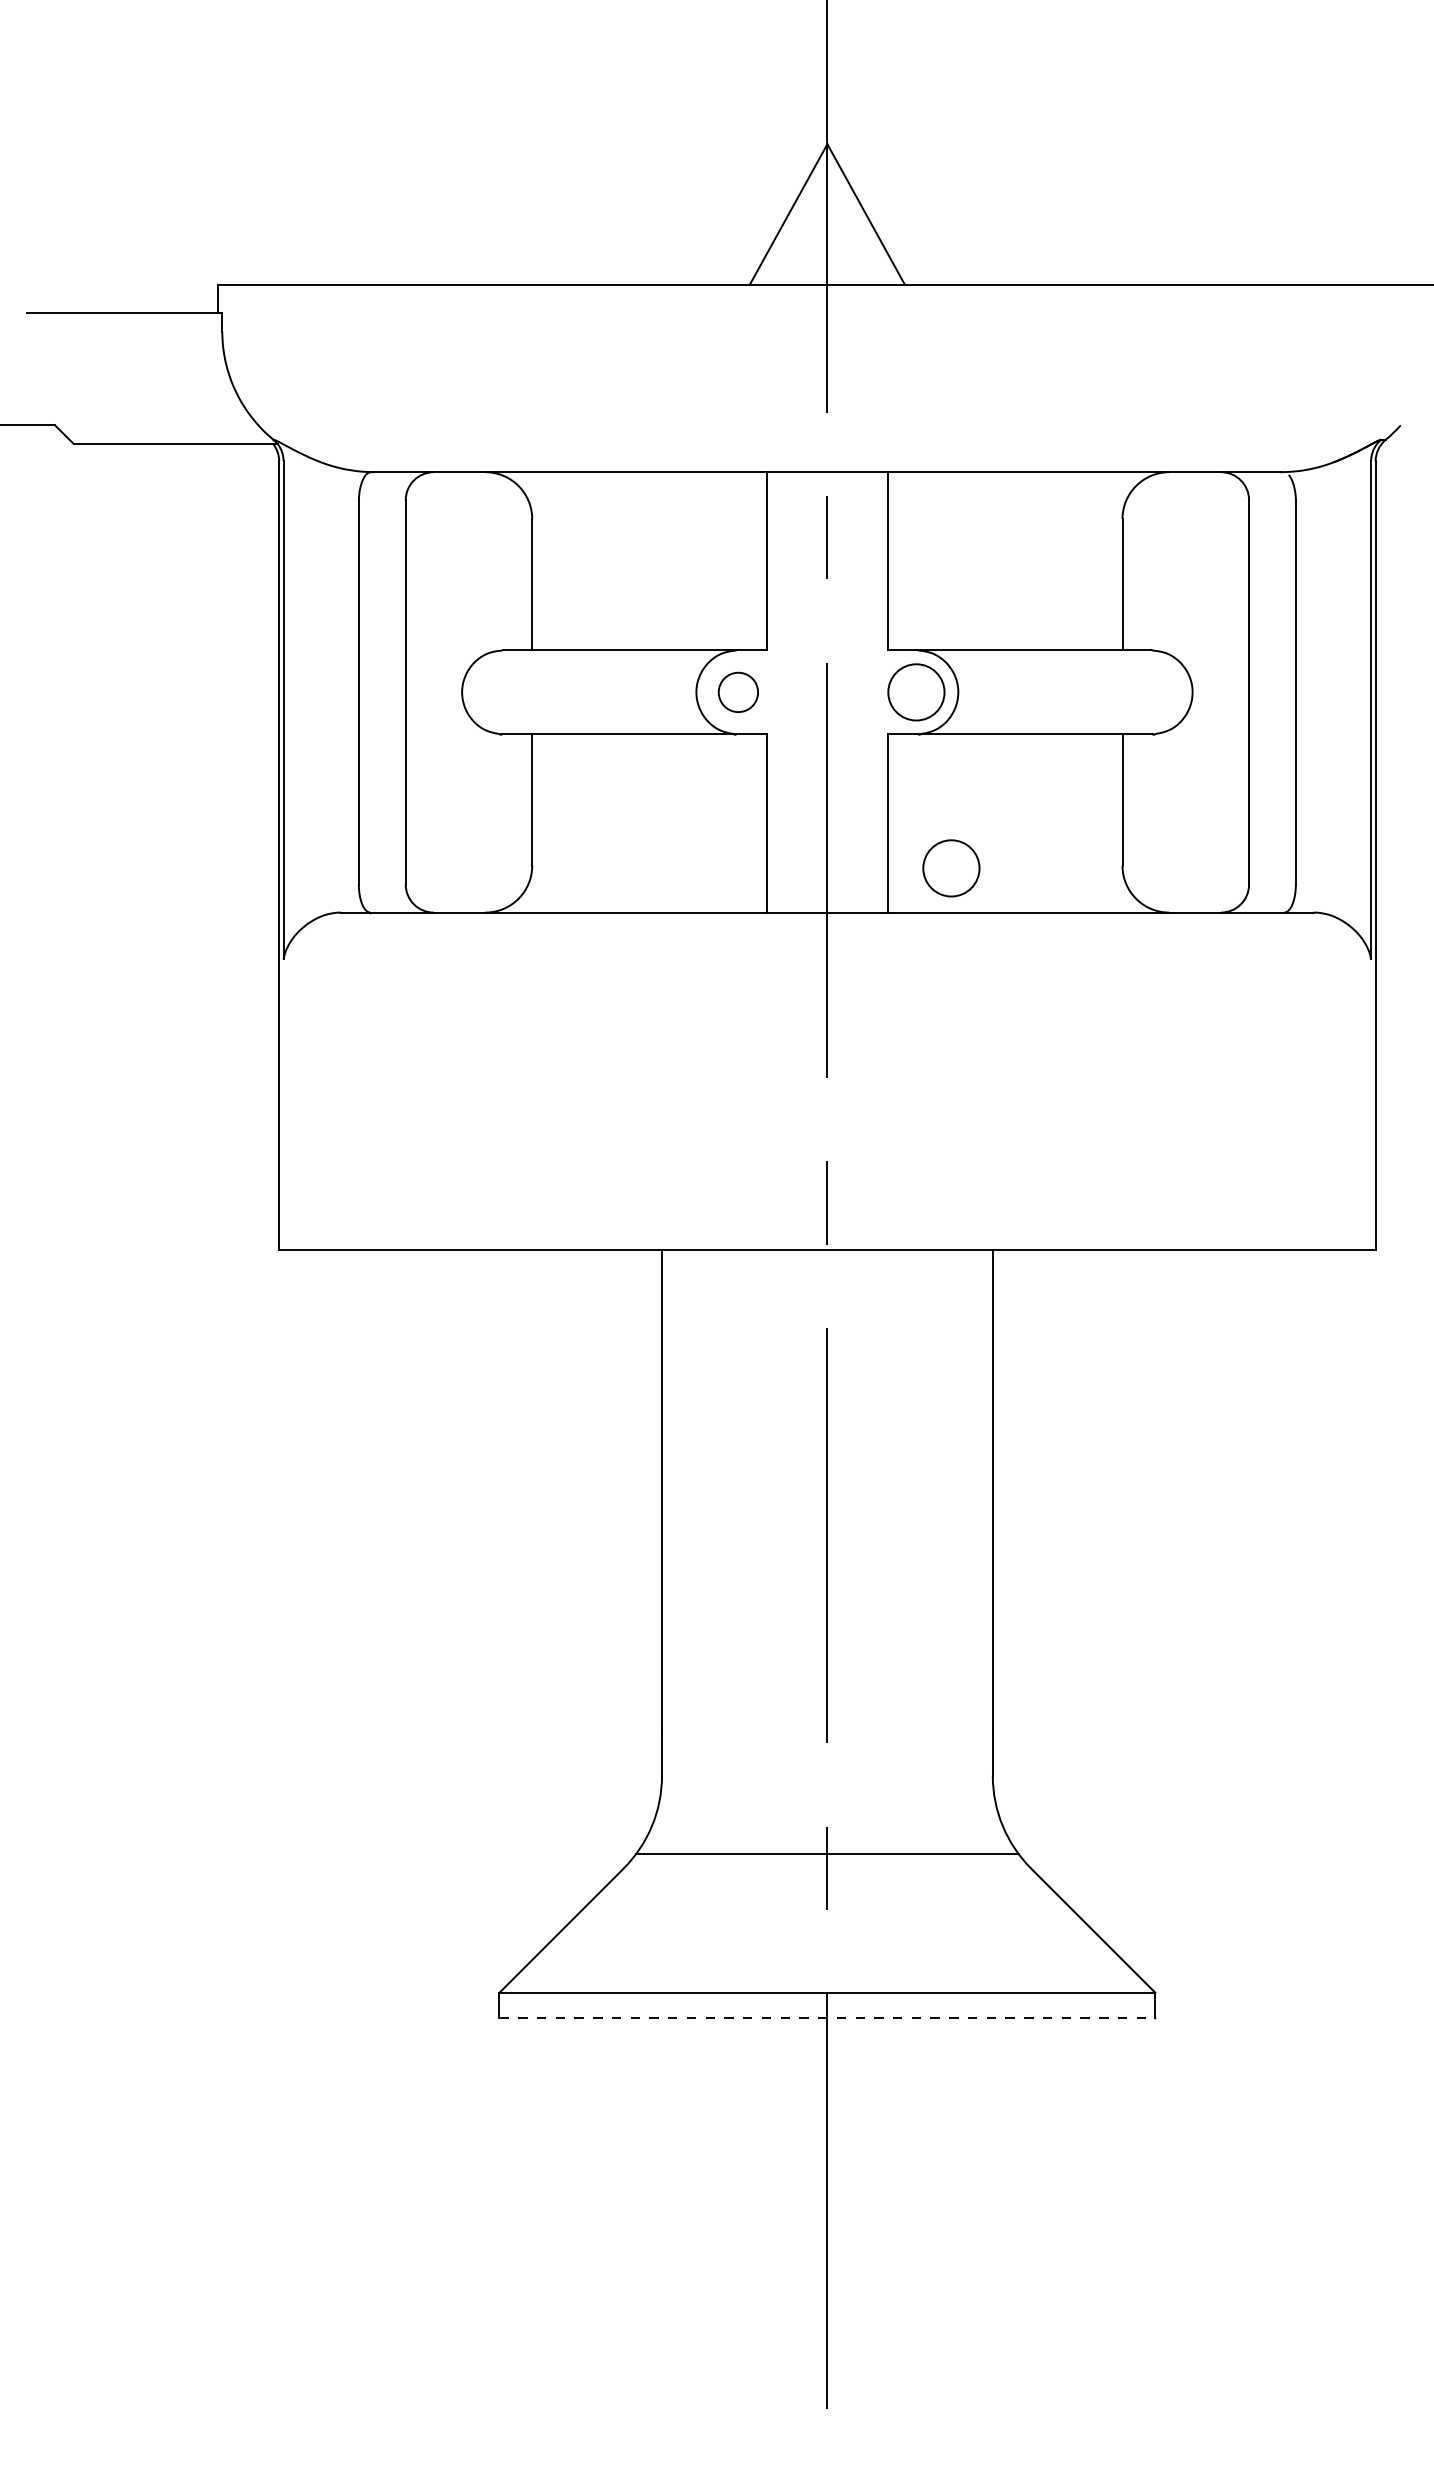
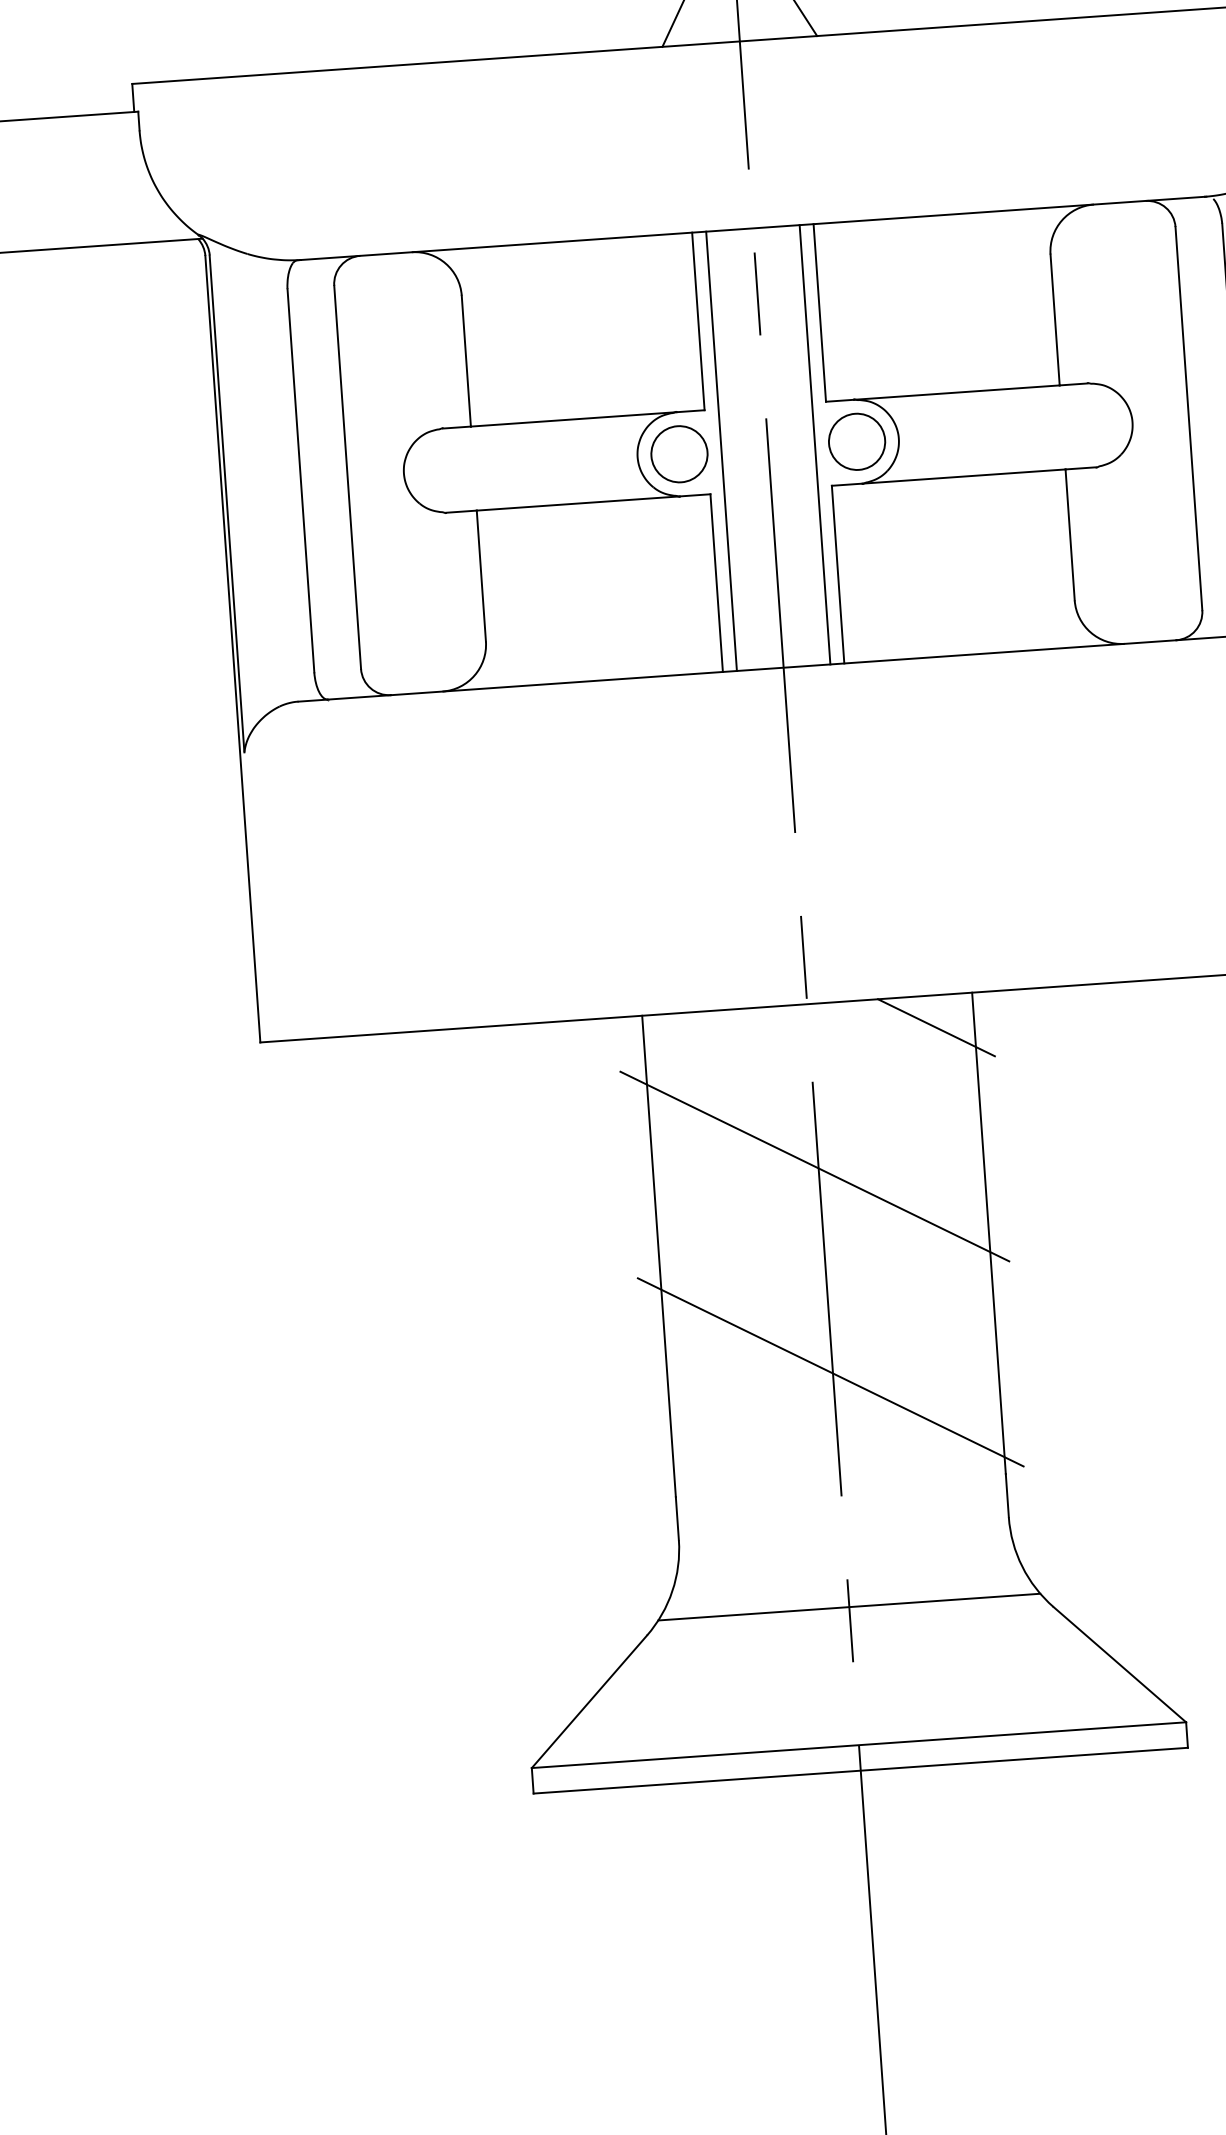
circle: (738, 692) -> (679, 454), size x1.43
line: (780, 692) -> (721, 451), added
line: (874, 692) -> (815, 444), added
circle: (951, 868) -> (904, 615), removed
line: (954, 1282) -> (936, 1027), added
line: (823, 1412) -> (814, 1166), added
line: (825, 1618) -> (830, 1371), added
line: (827, 2018) -> (860, 1770), dashed -> solid

